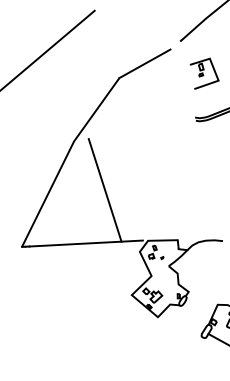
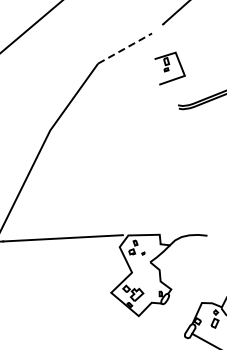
line: (145, 63) -> (125, 48), solid -> dashed
part: (204, 73) -> (170, 68), moved
line: (104, 190) -> (82, 182), removed

